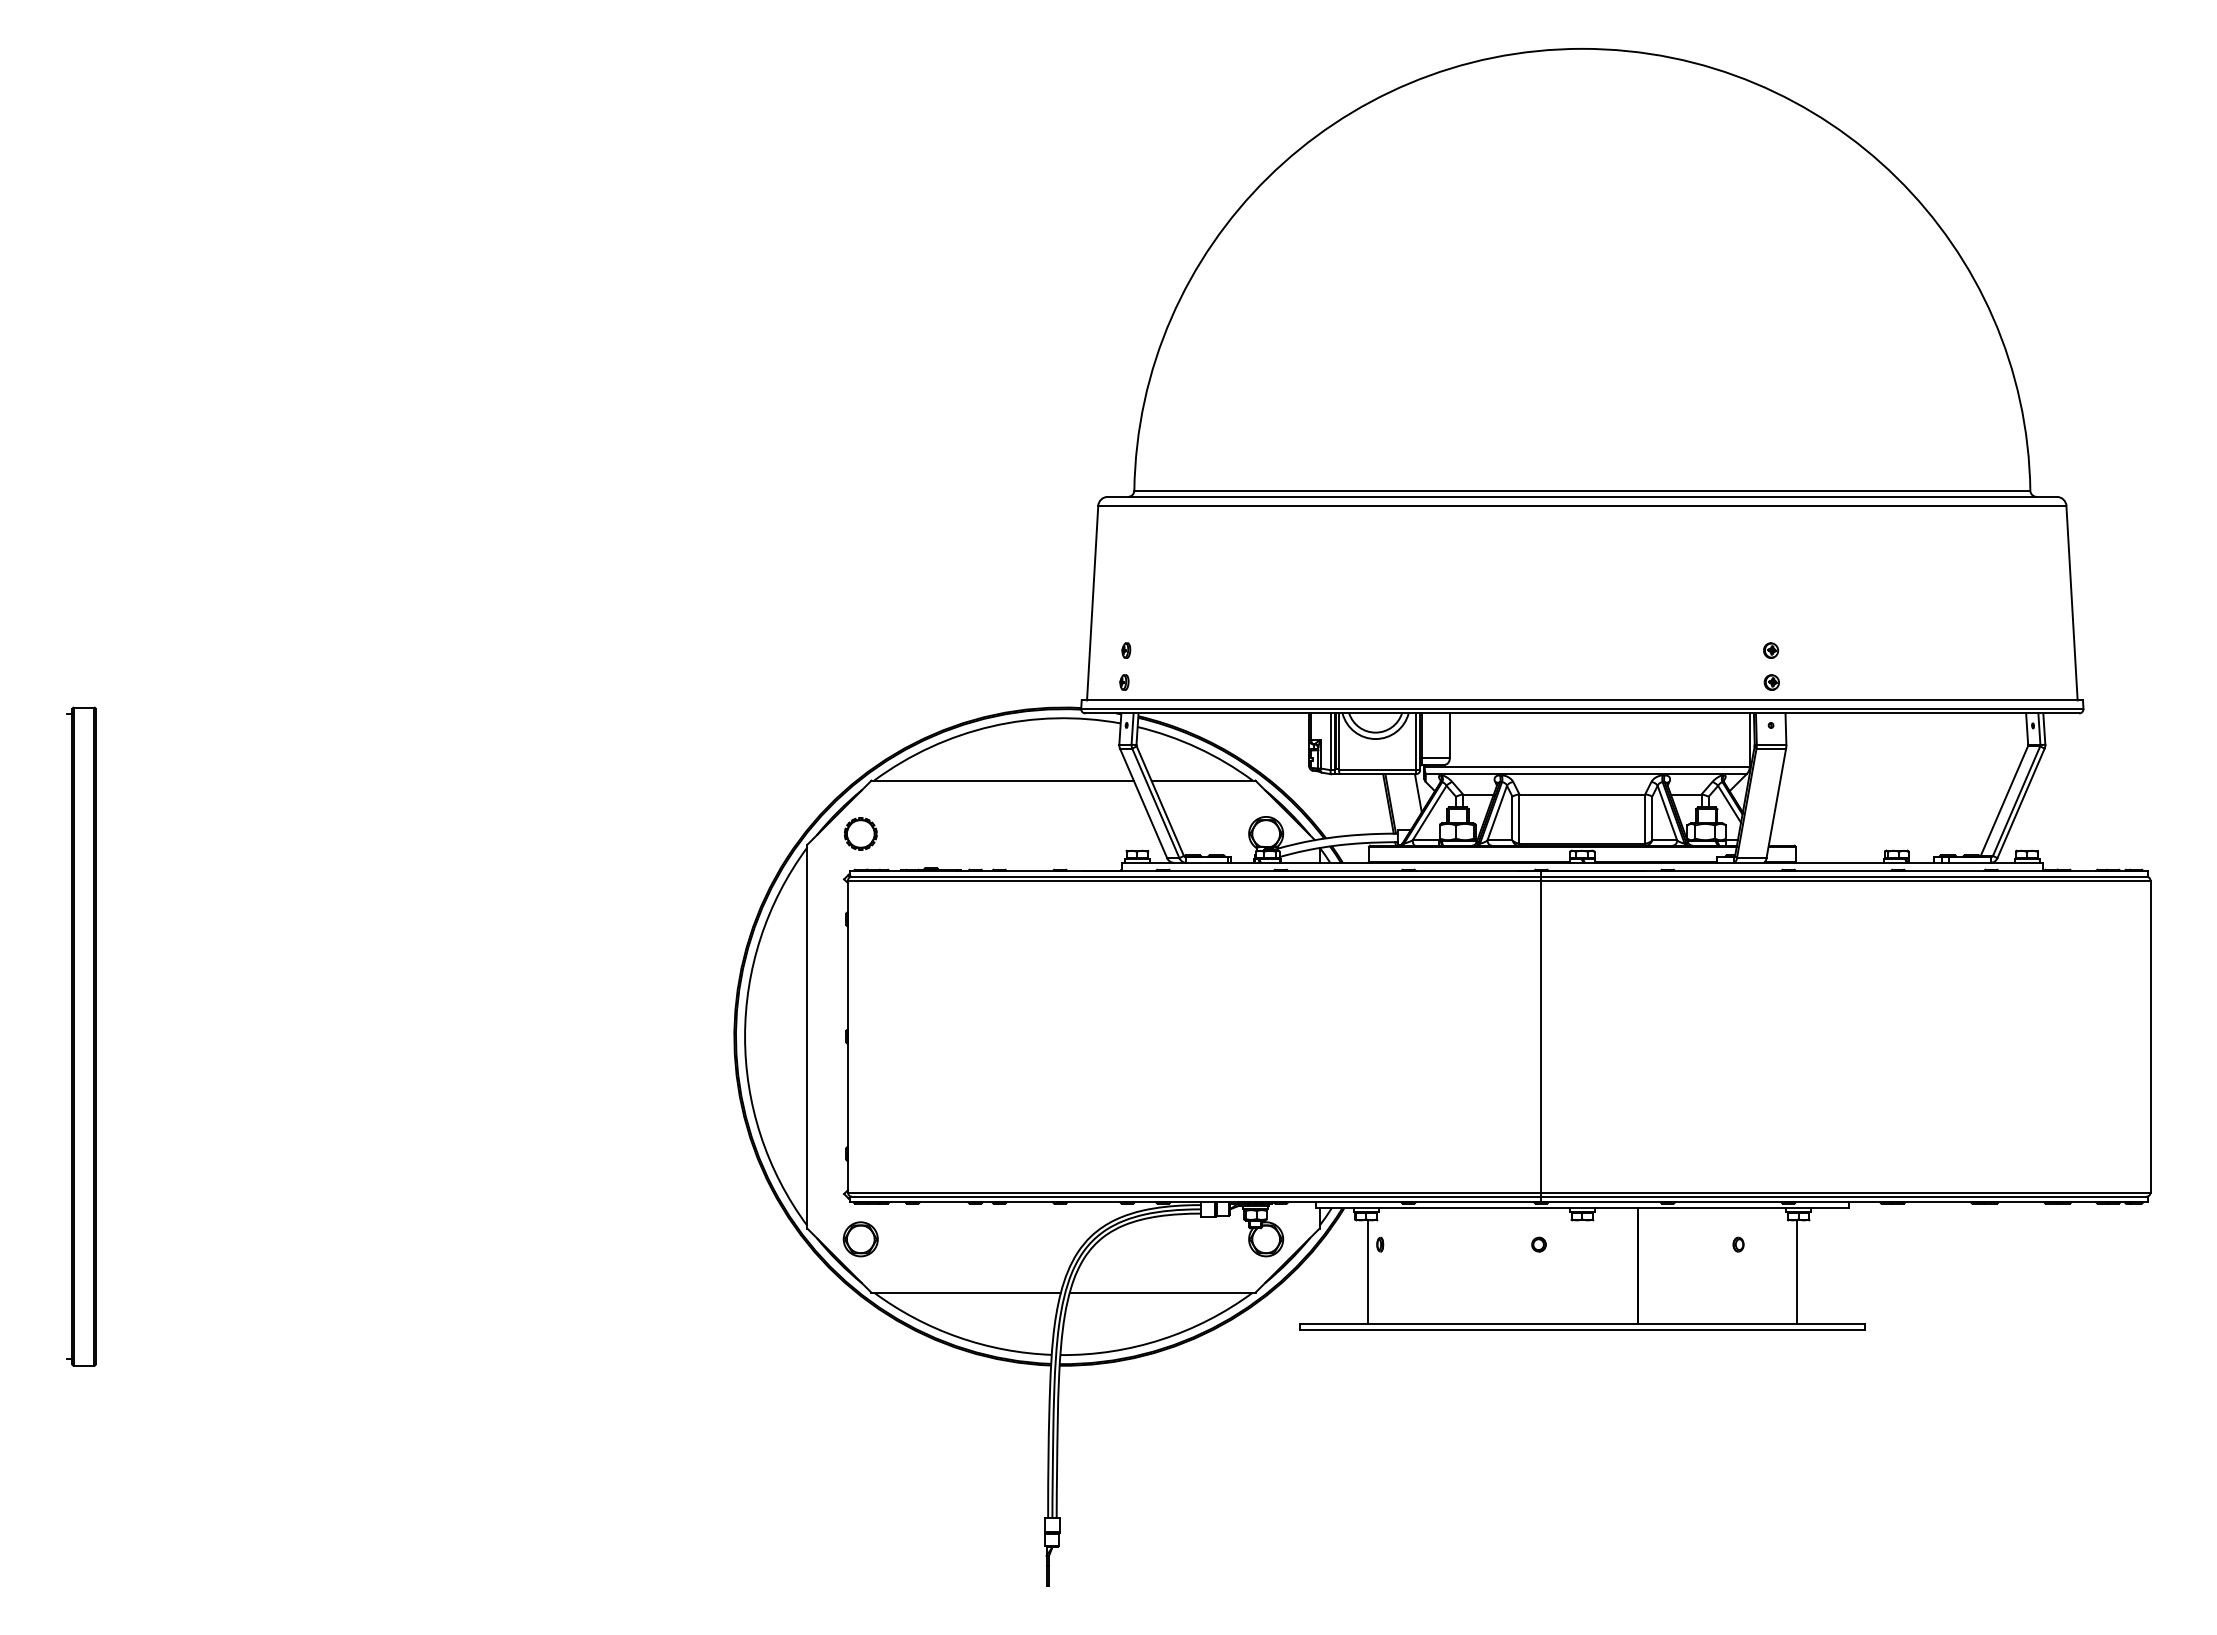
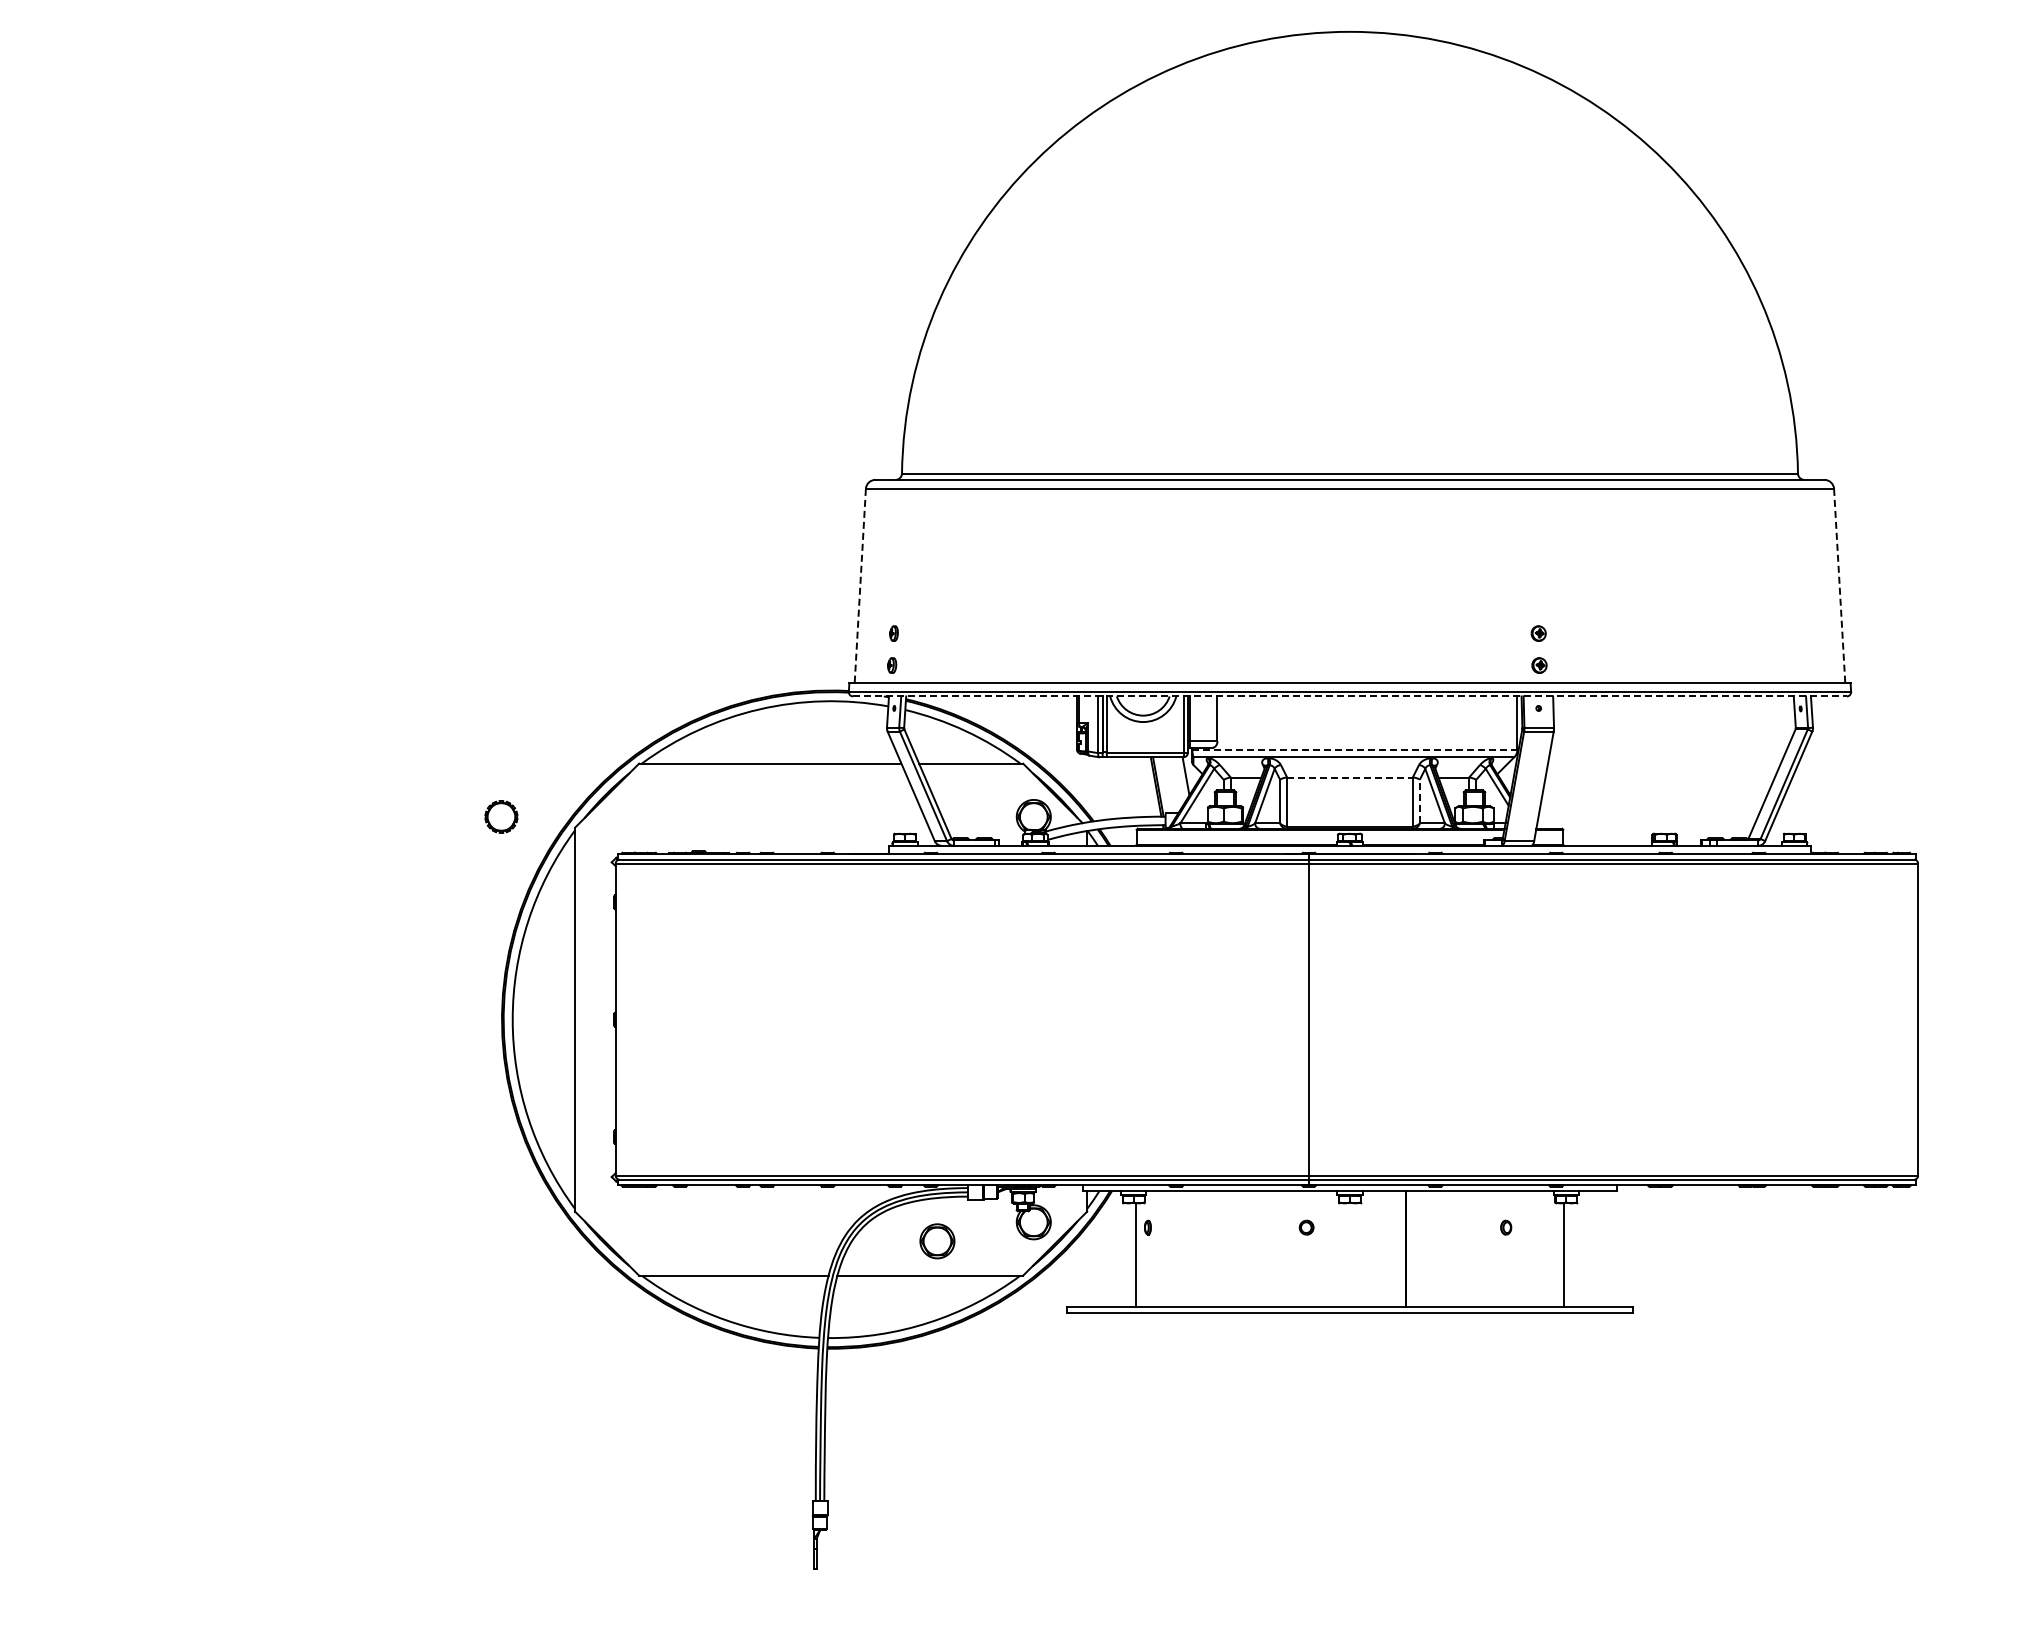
line: (1092, 603) -> (860, 586), solid -> dashed
line: (2072, 603) -> (1840, 586), solid -> dashed
line: (1582, 713) -> (1350, 696), solid -> dashed
line: (1587, 766) -> (1355, 749), solid -> dashed
line: (1582, 794) -> (1350, 777), solid -> dashed
line: (1652, 818) -> (1420, 801), solid -> dashed
part: (860, 833) -> (501, 816), moved
part: (860, 1239) -> (937, 1241), moved

